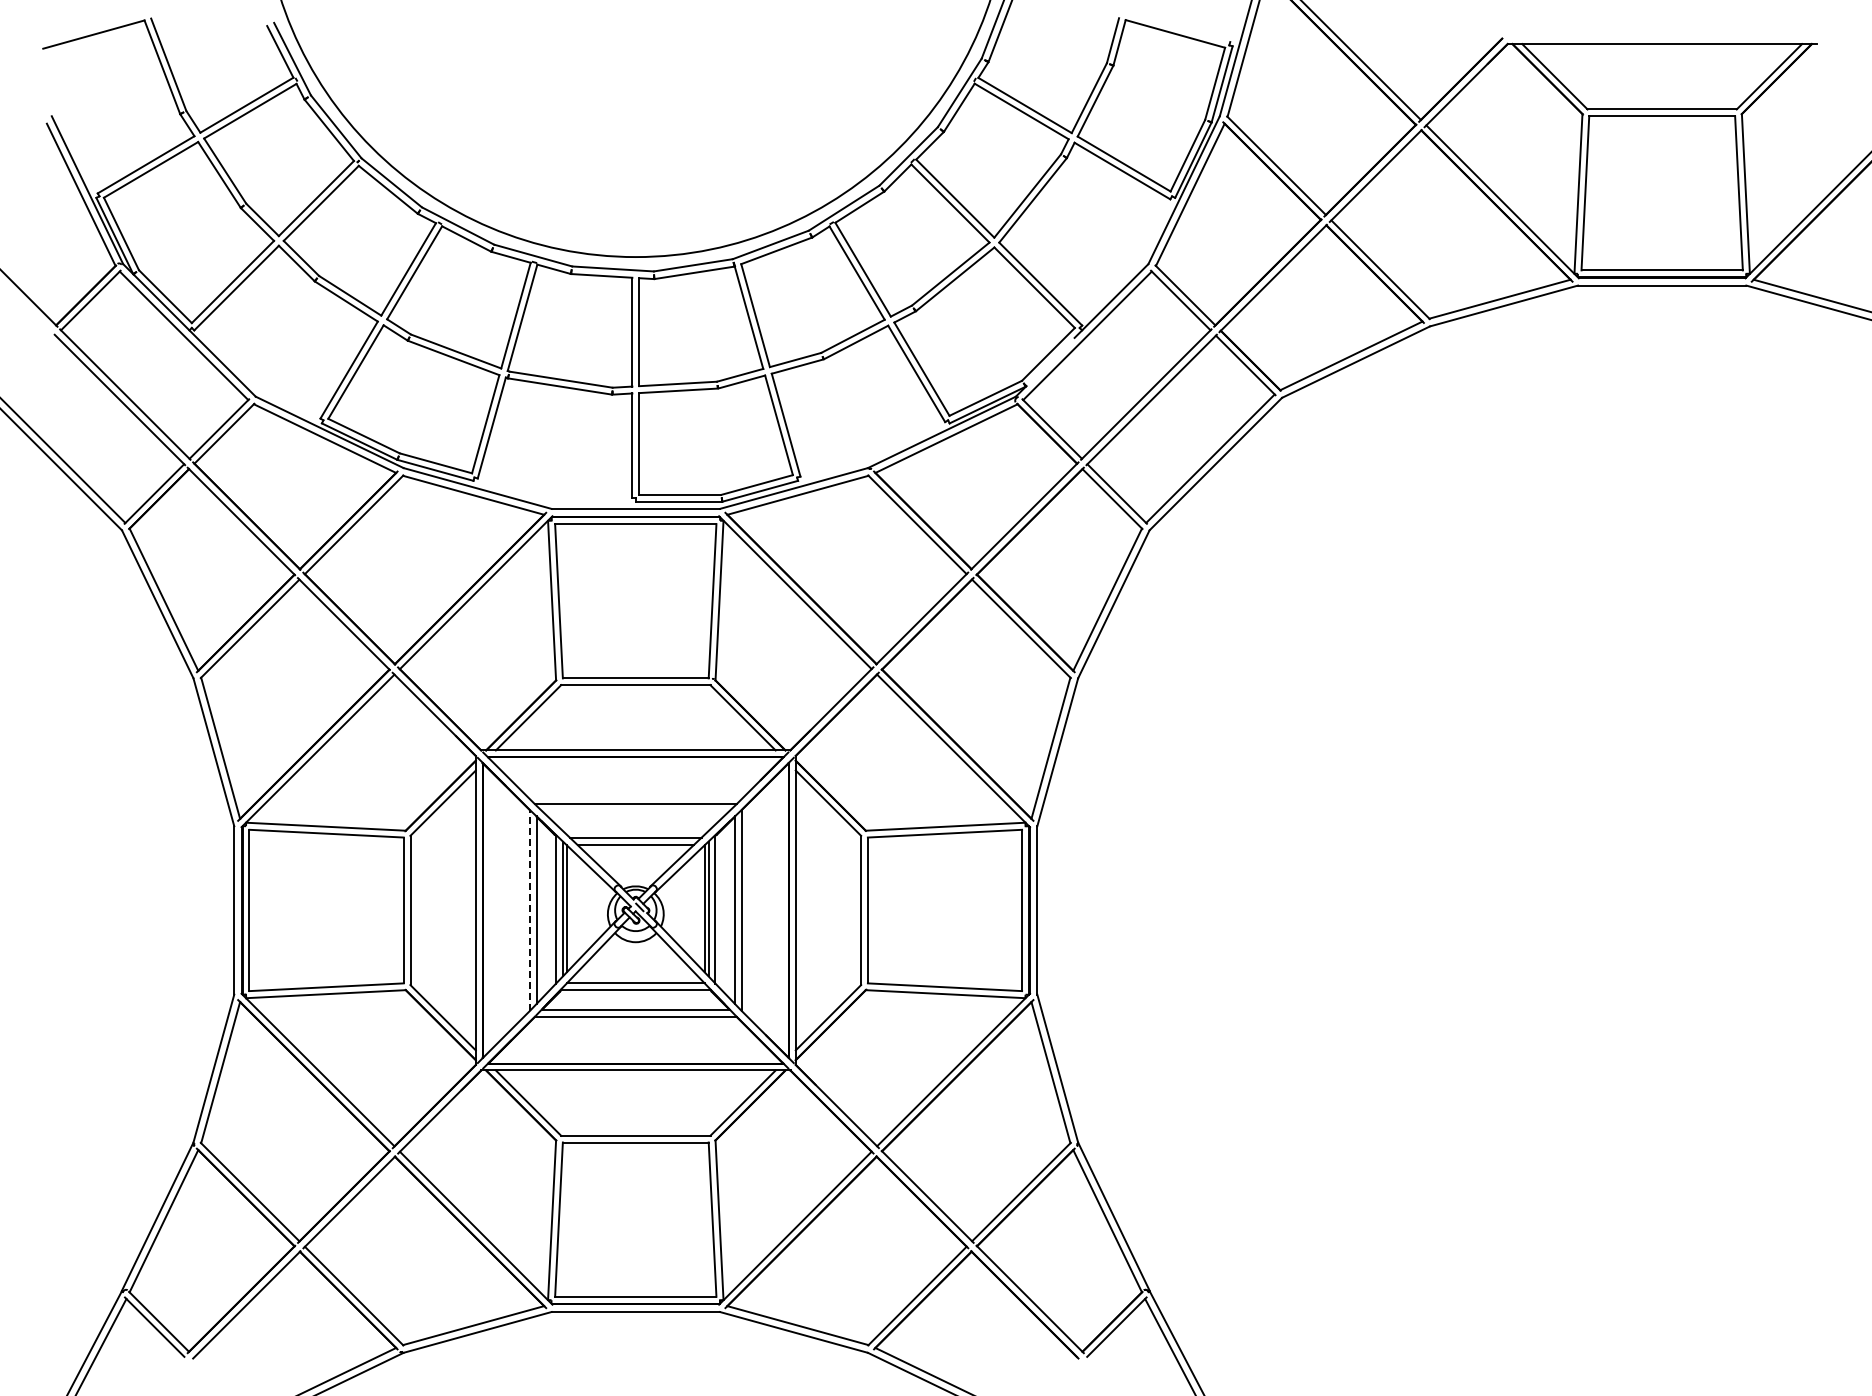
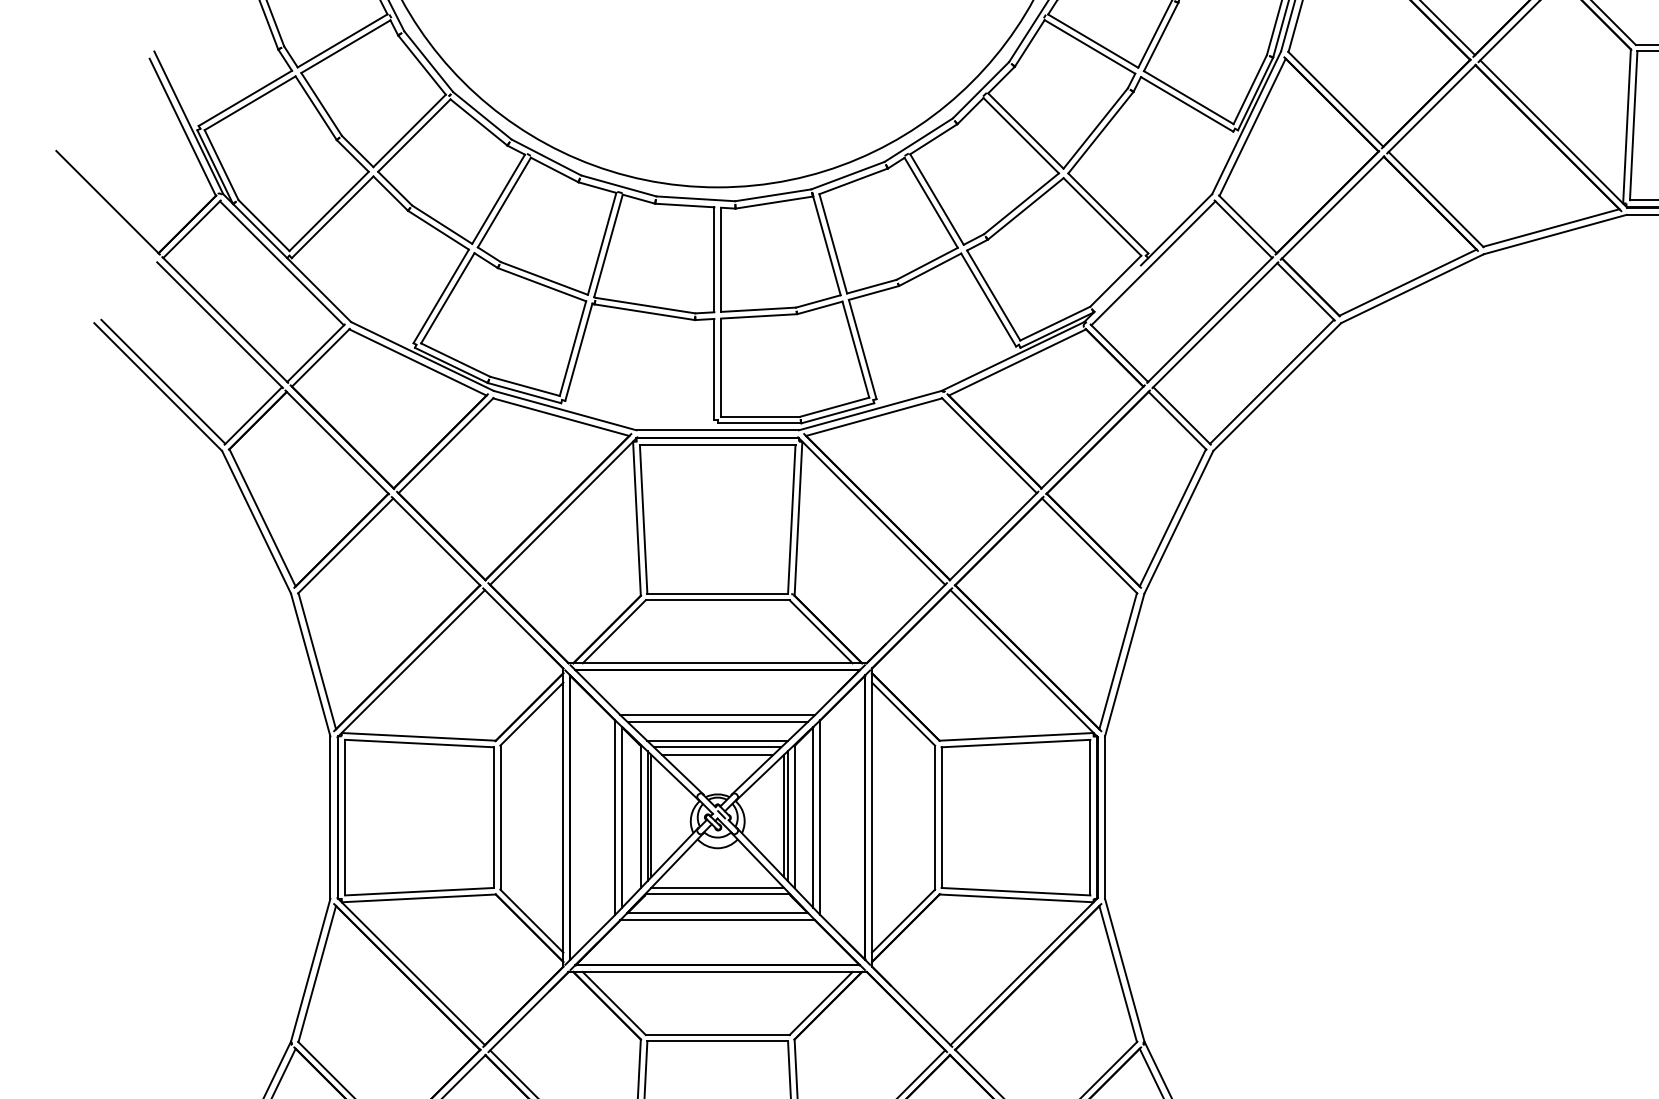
line: (635, 811) -> (717, 722), added
line: (635, 830) -> (717, 740), added
line: (529, 910) -> (615, 817), dashed -> solid

